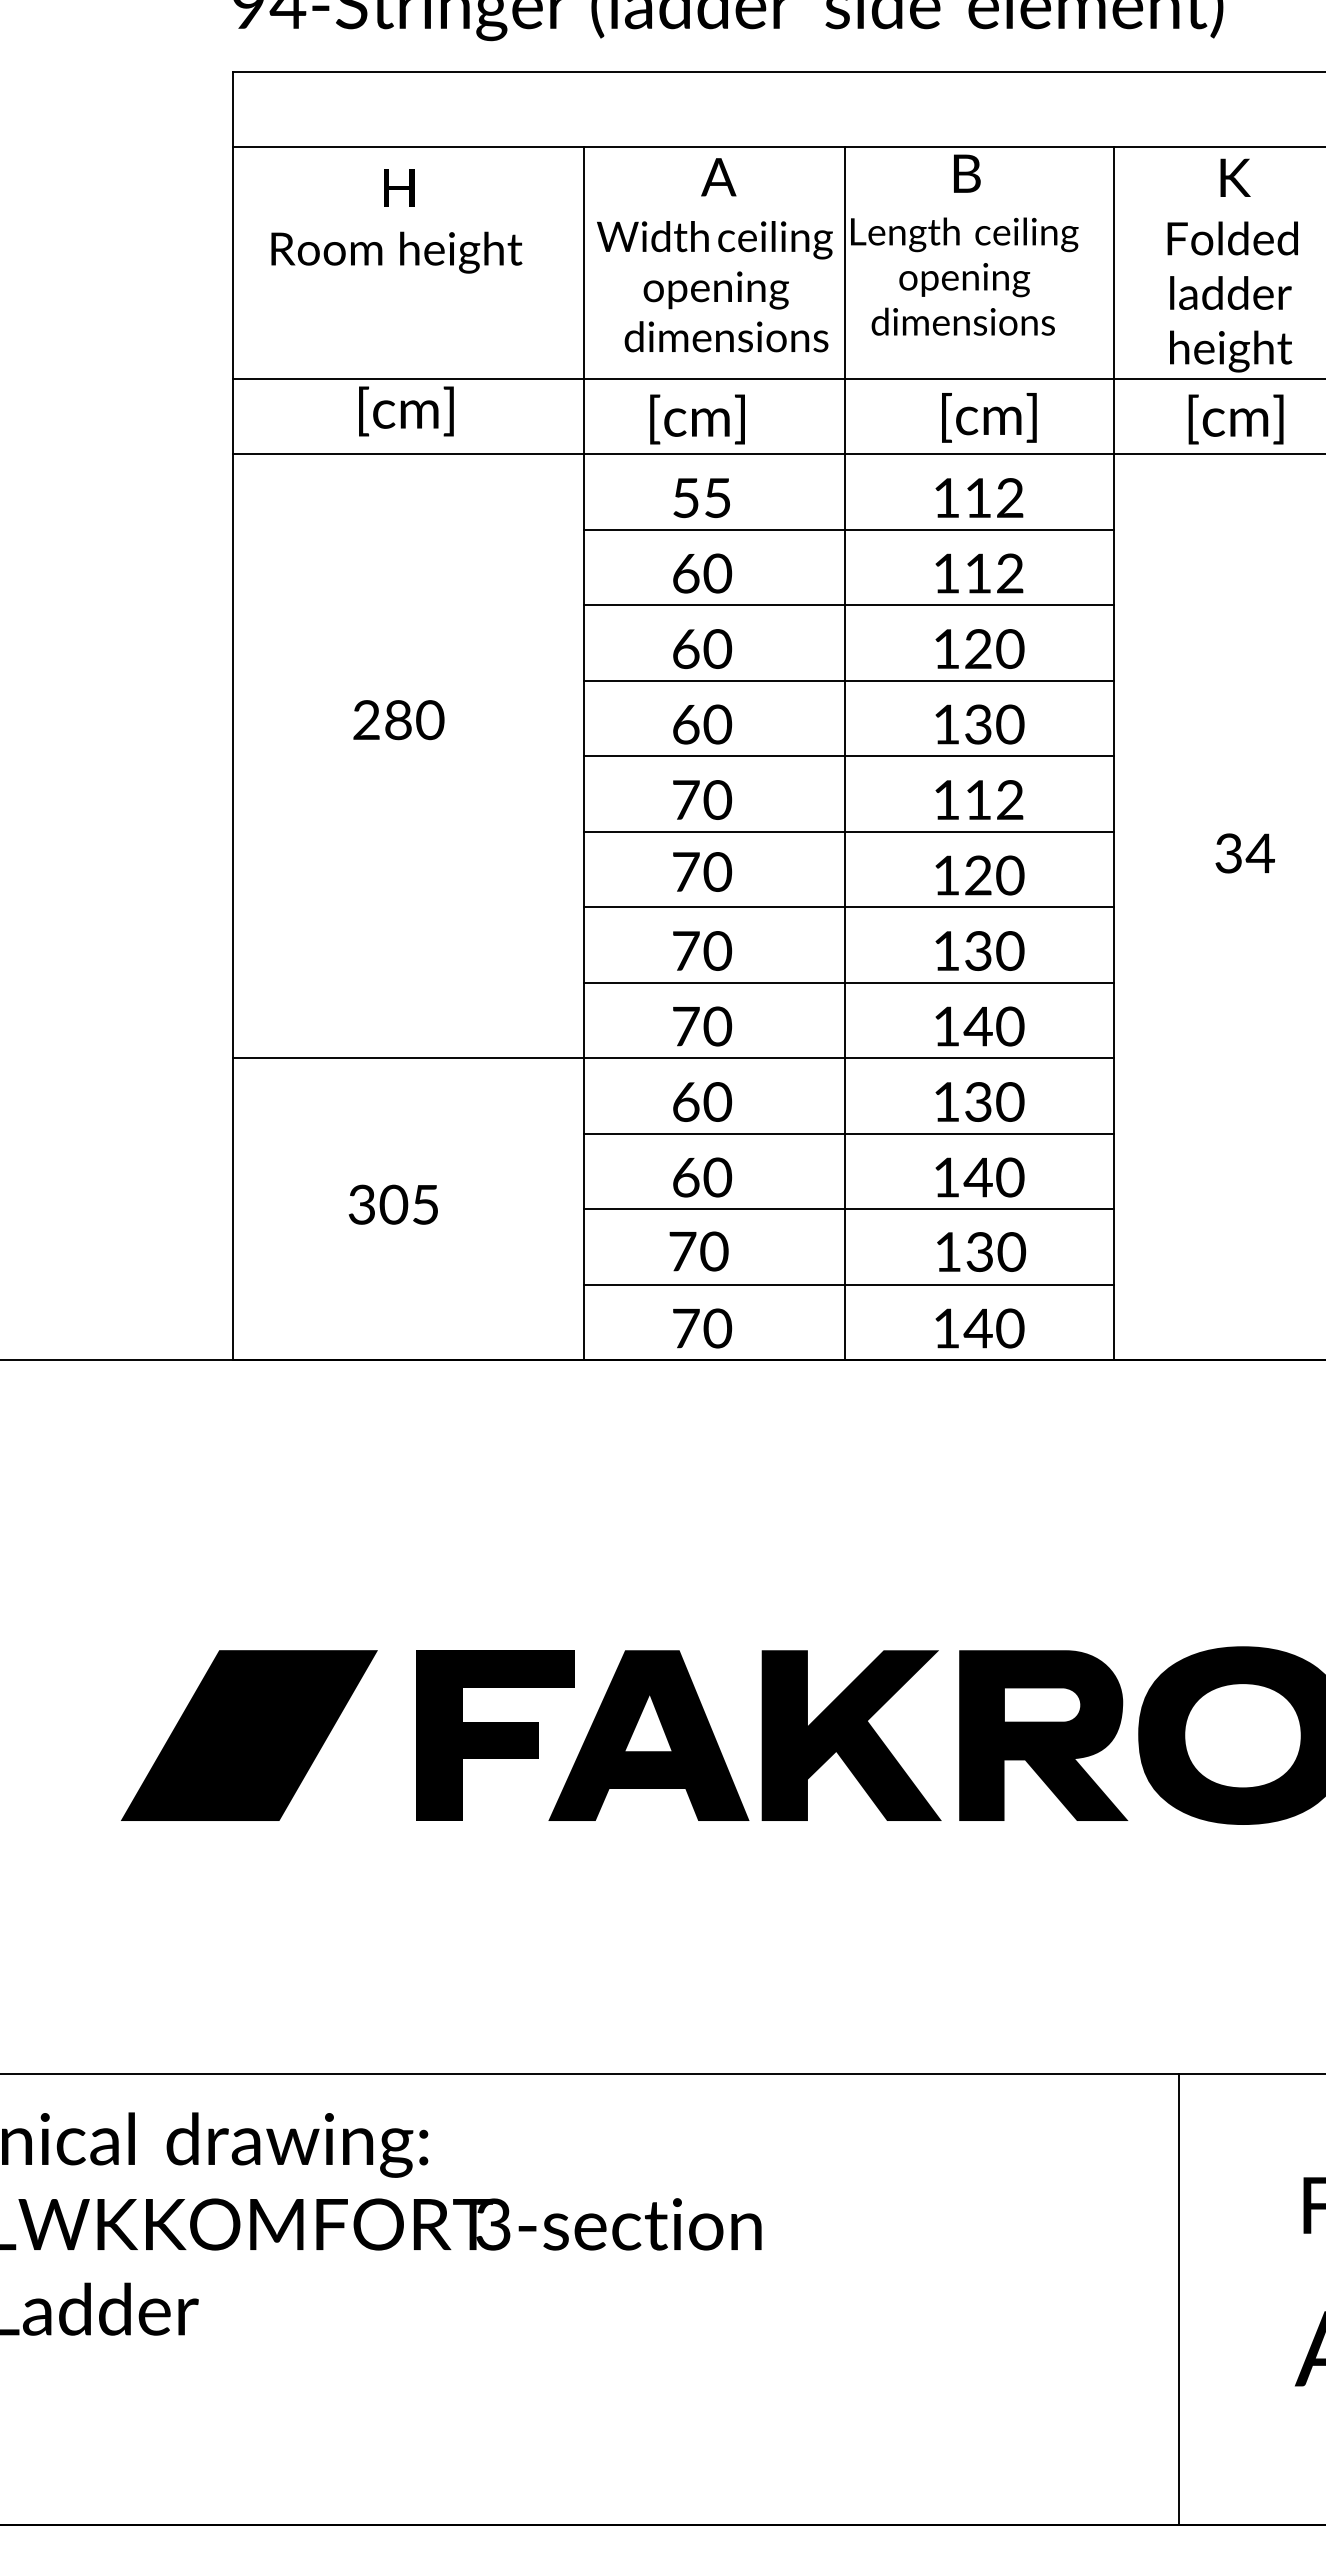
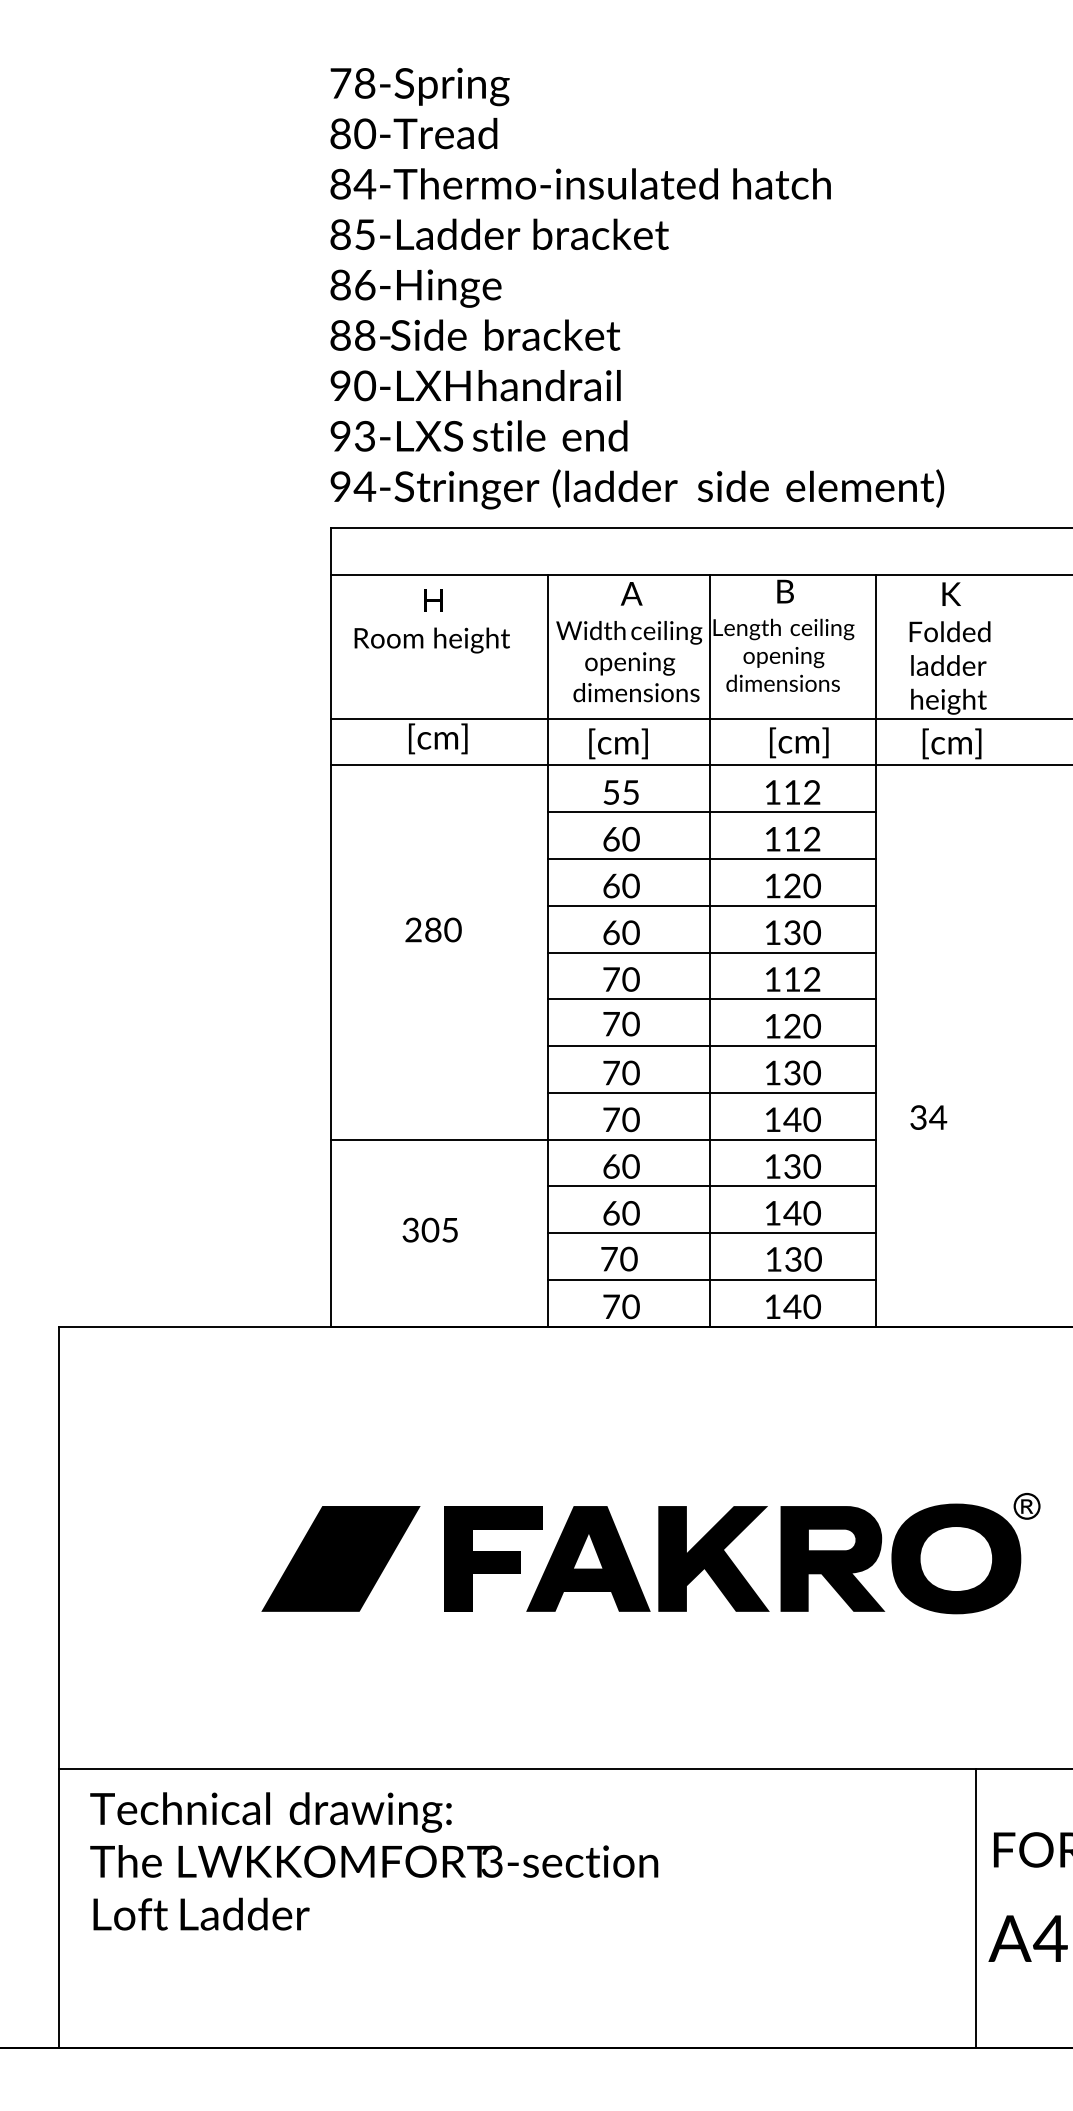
text: (1244, 853) -> (928, 1117), moved
line: (1178, 2298) -> (975, 1907), moved

